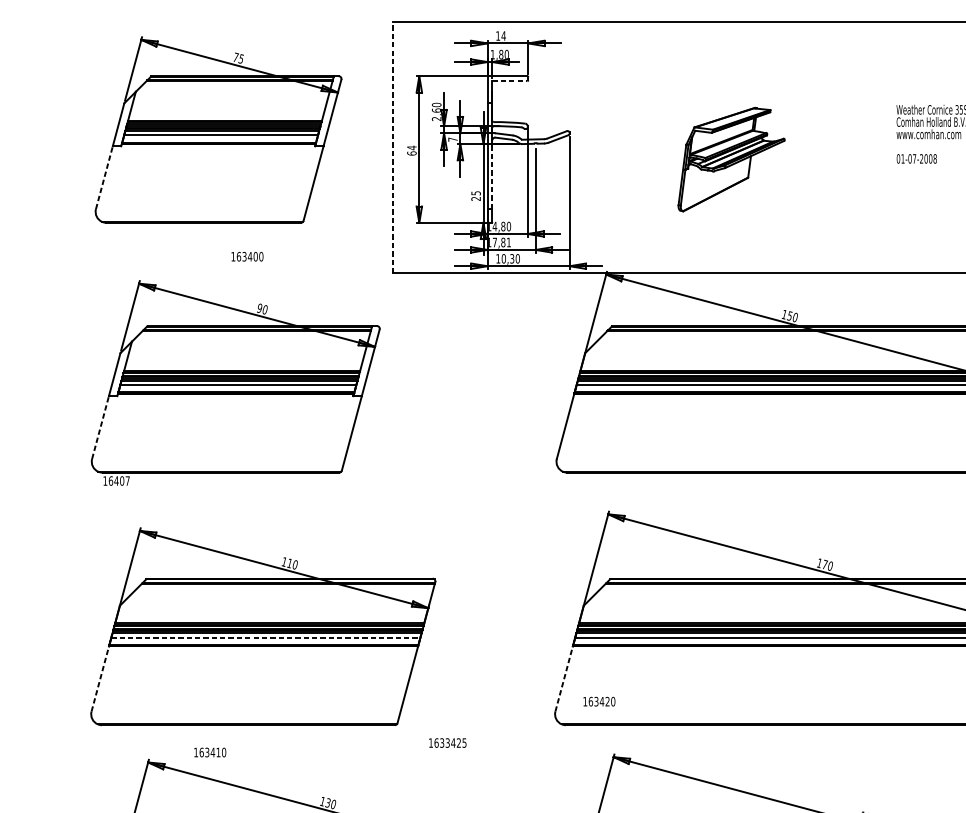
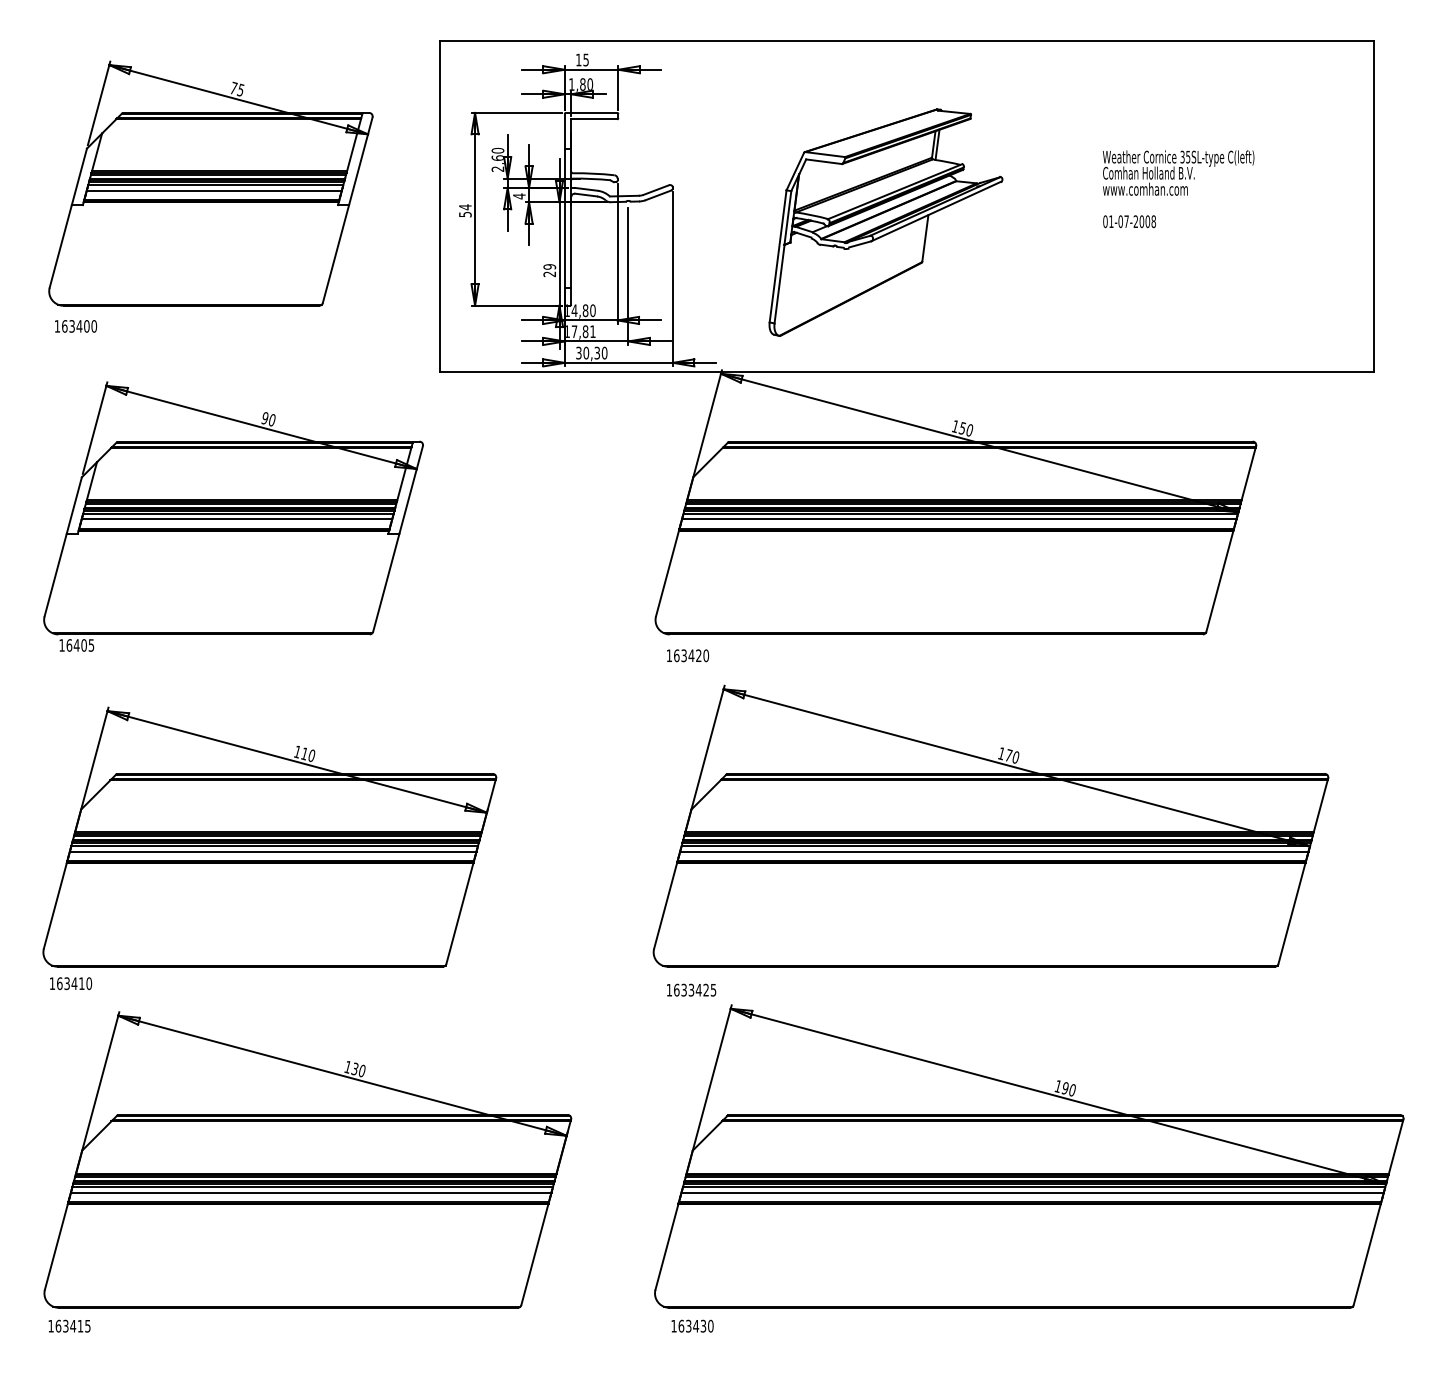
text: (504, 35) -> (586, 59), 14 -> 15
line: (510, 81) -> (594, 119), dashed -> solid
text: (453, 139) -> (519, 196), 7 -> 4
line: (393, 147) -> (440, 206), dashed -> solid
text: (412, 153) -> (465, 214), 64 -> 54
part: (731, 159) -> (885, 222), size x1.67
line: (104, 177) -> (60, 246), dashed -> solid
line: (492, 177) -> (571, 245), dashed -> solid
text: (475, 192) -> (549, 266), 25 -> 29
text: (247, 256) -> (76, 326), moved
text: (497, 258) -> (578, 352), 10,30 -> 30,30
line: (100, 427) -> (55, 575), dashed -> solid
text: (127, 481) -> (91, 645), 16407 -> 16405
line: (266, 637) -> (273, 851), dashed -> solid
line: (101, 677) -> (56, 903), dashed -> solid
line: (564, 677) -> (666, 903), dashed -> solid
text: (599, 701) -> (688, 655), moved
text: (447, 742) -> (691, 989), moved
text: (210, 752) -> (71, 983), moved

